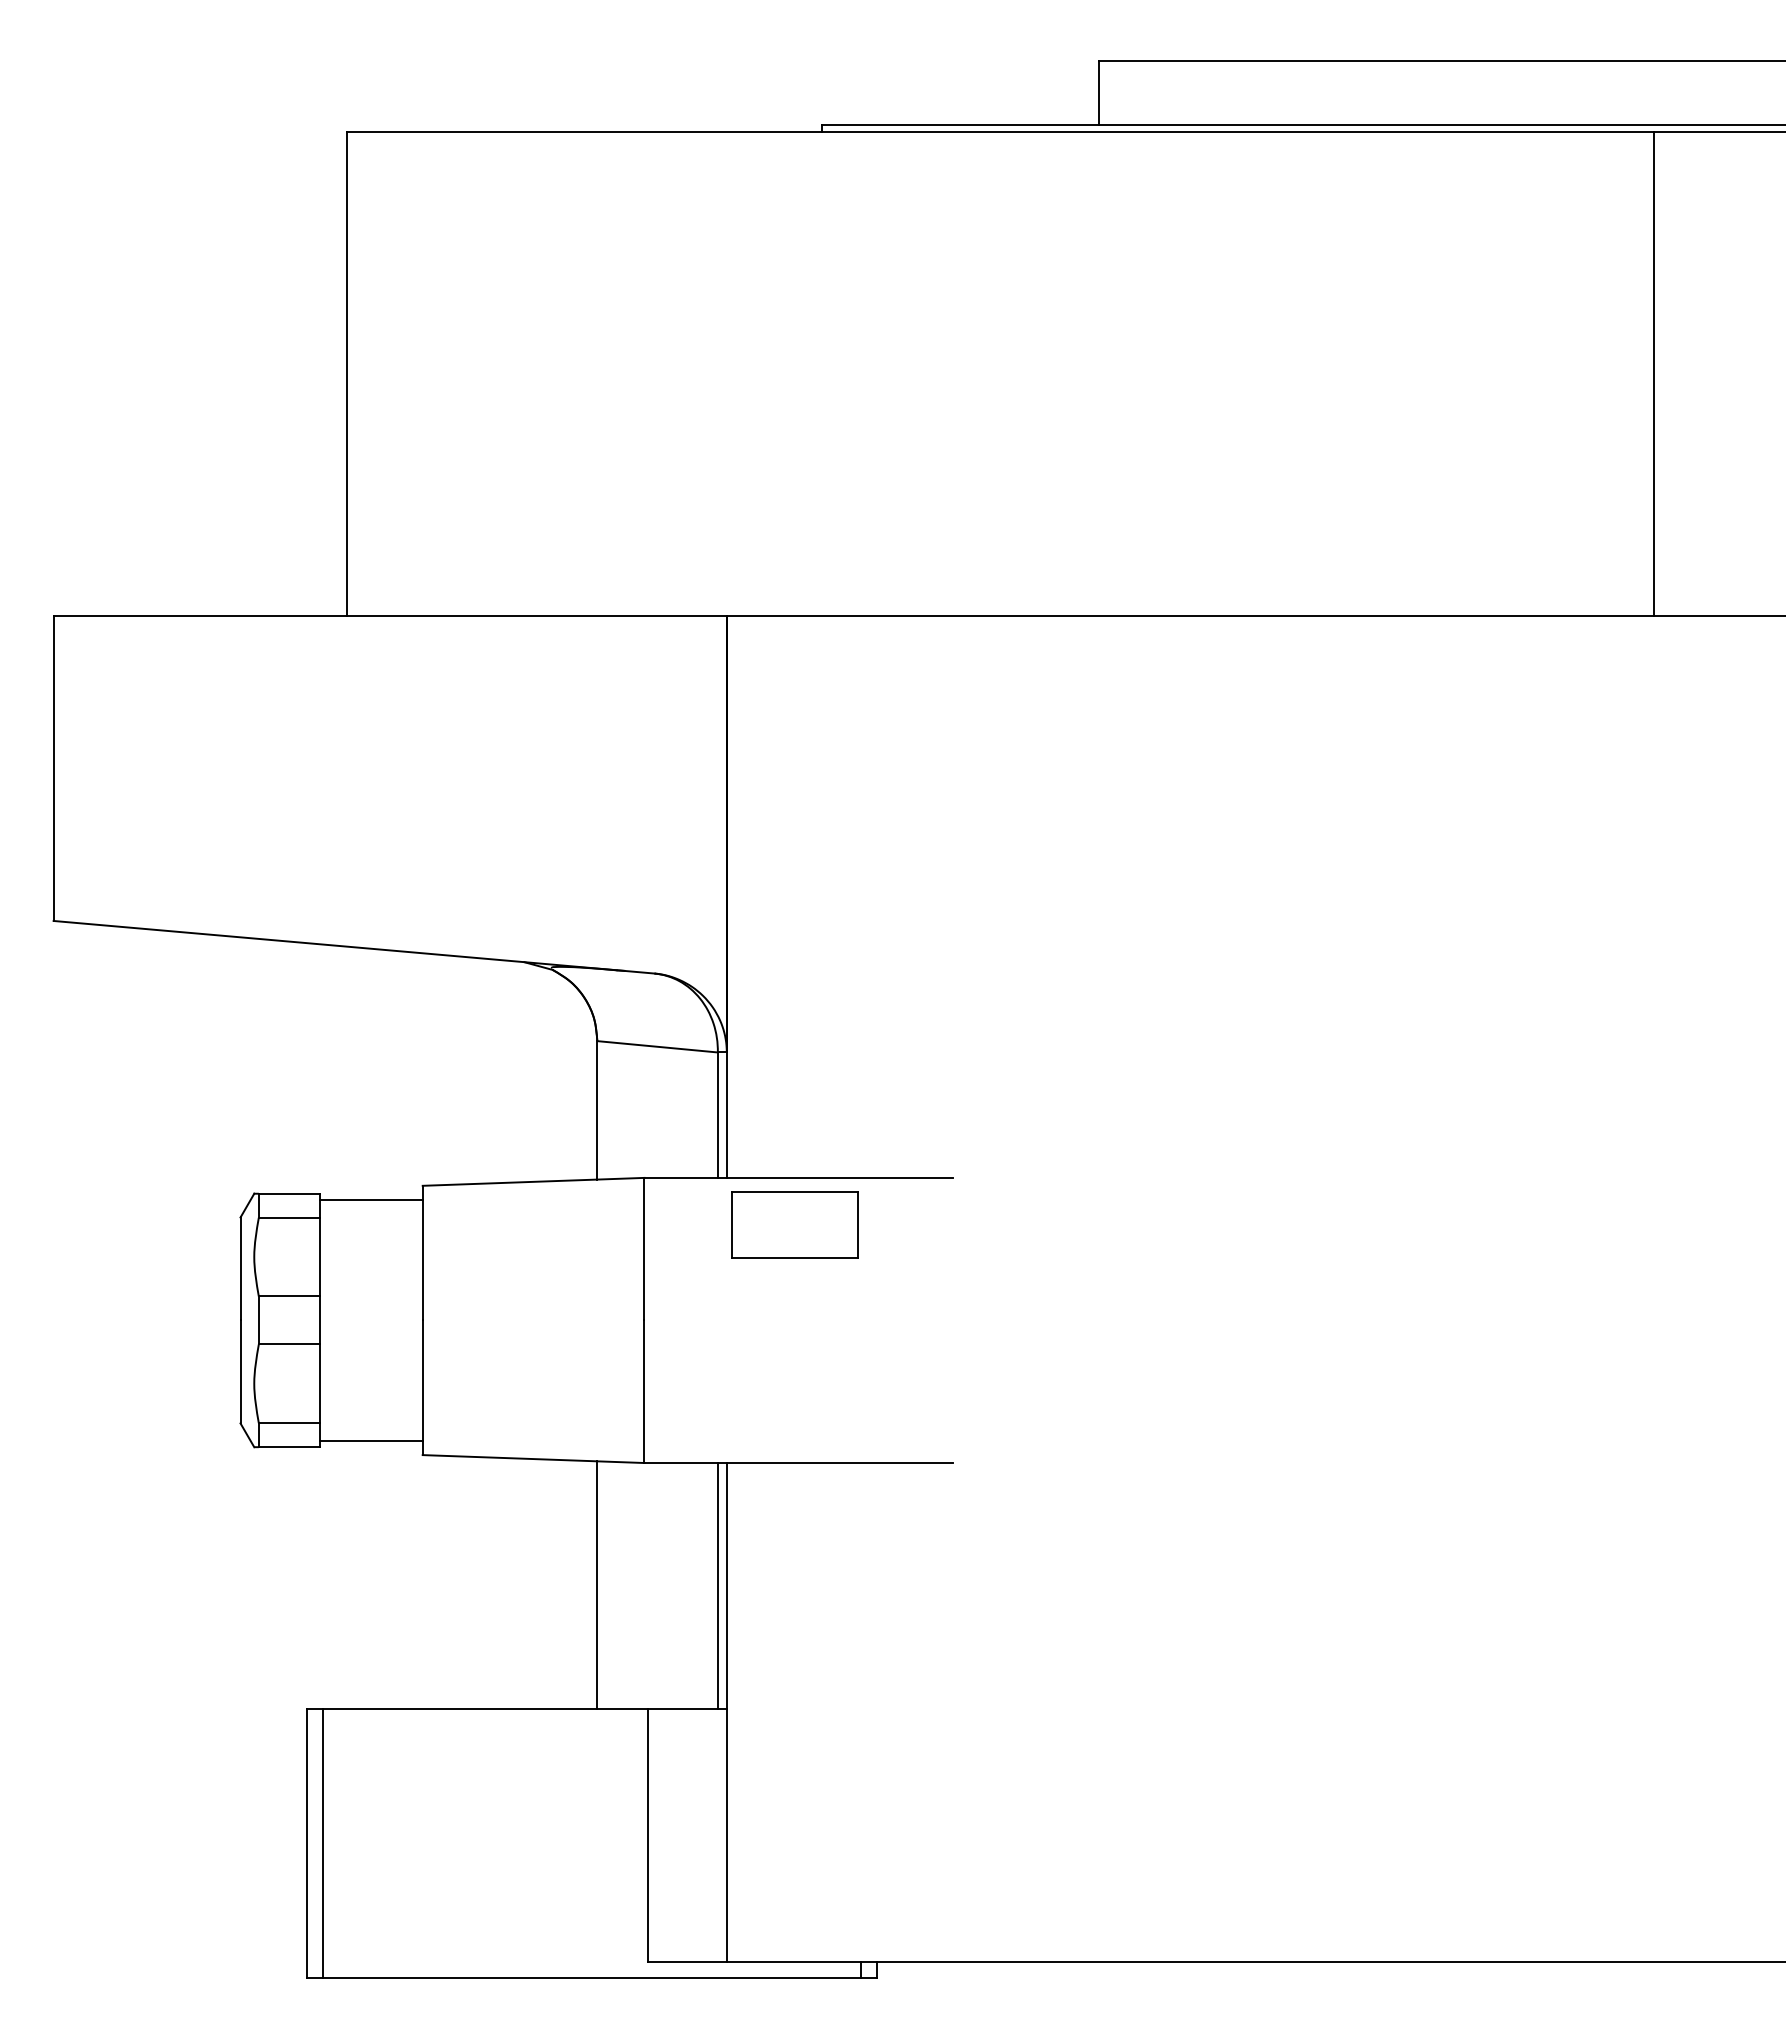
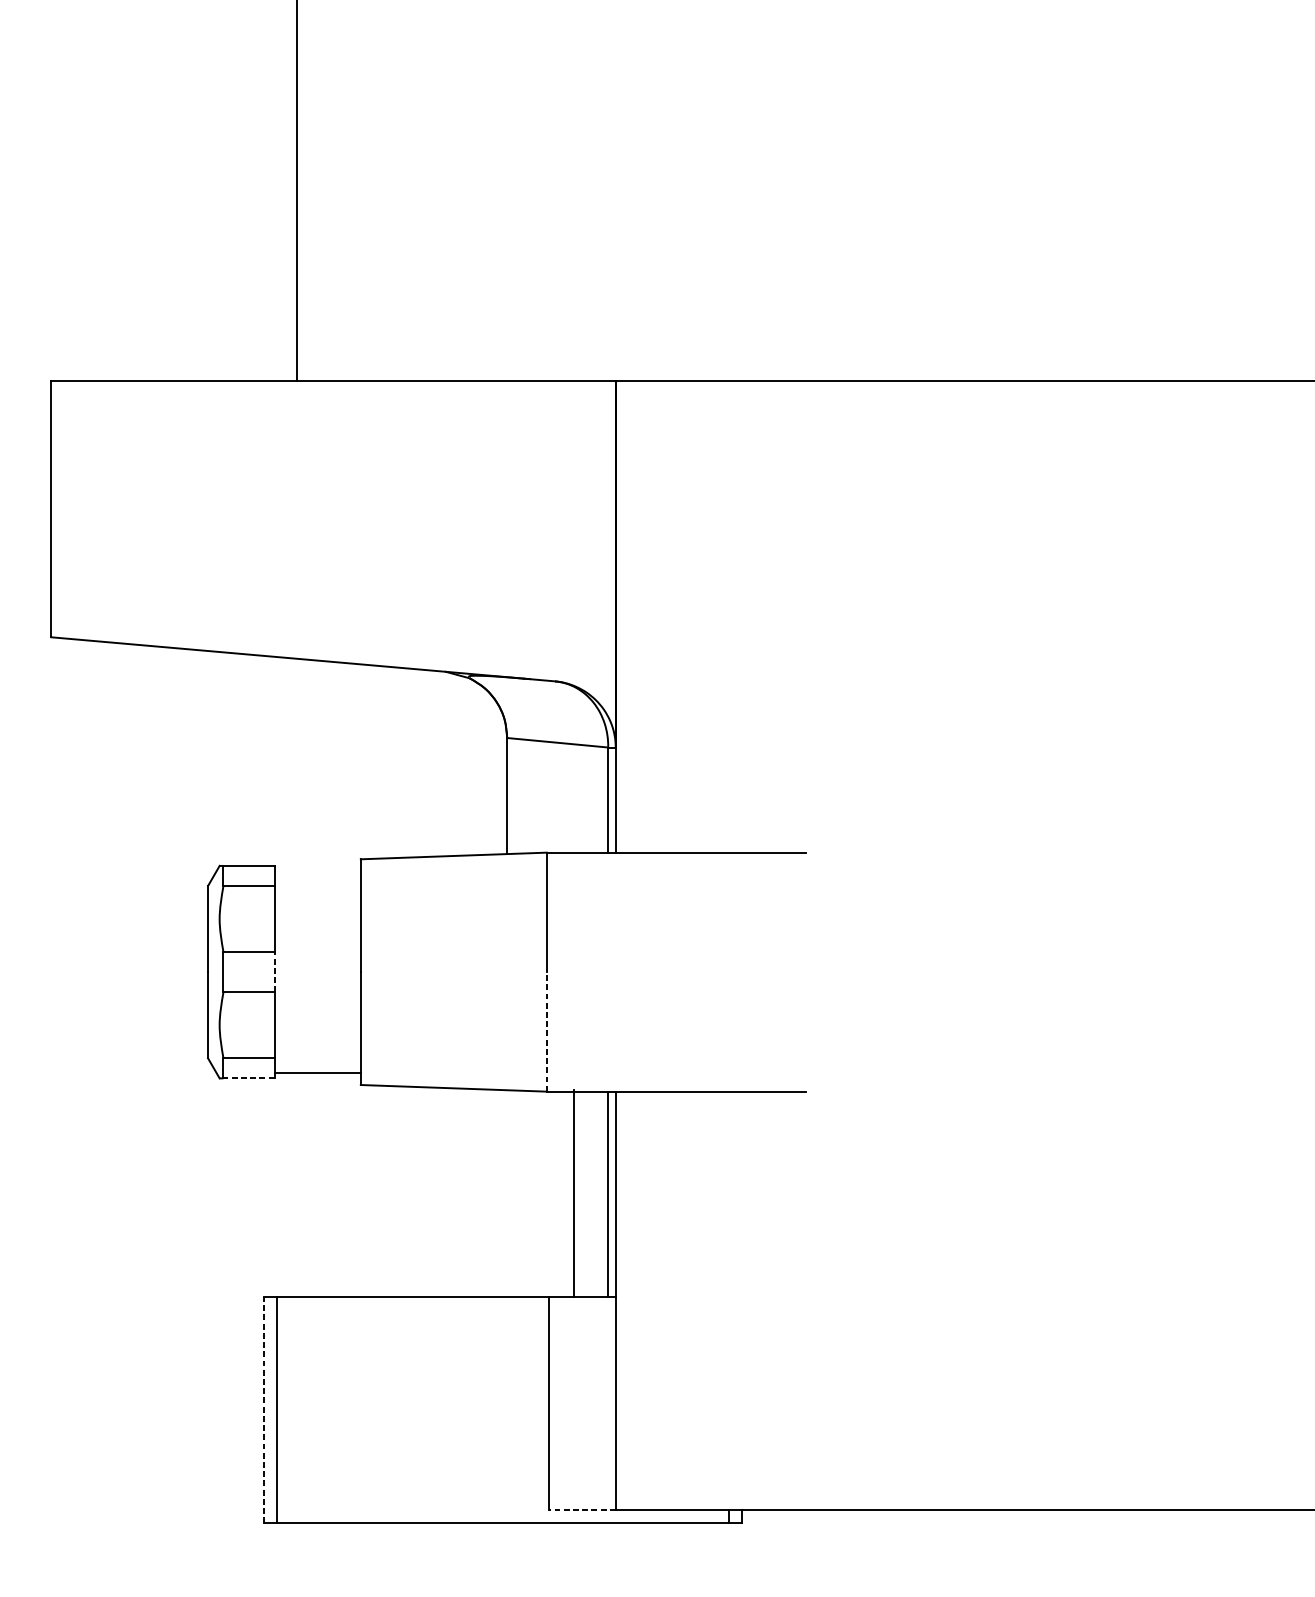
line: (370, 1200) -> (317, 871), removed
part: (794, 1224) -> (672, 891), removed
line: (319, 1320) -> (274, 972), solid -> dashed
line: (644, 1391) -> (546, 1031), solid -> dashed
line: (288, 1447) -> (248, 1078), solid -> dashed
line: (597, 1584) -> (574, 1193), moved
line: (307, 1843) -> (264, 1410), solid -> dashed
line: (687, 1961) -> (582, 1509), solid -> dashed

